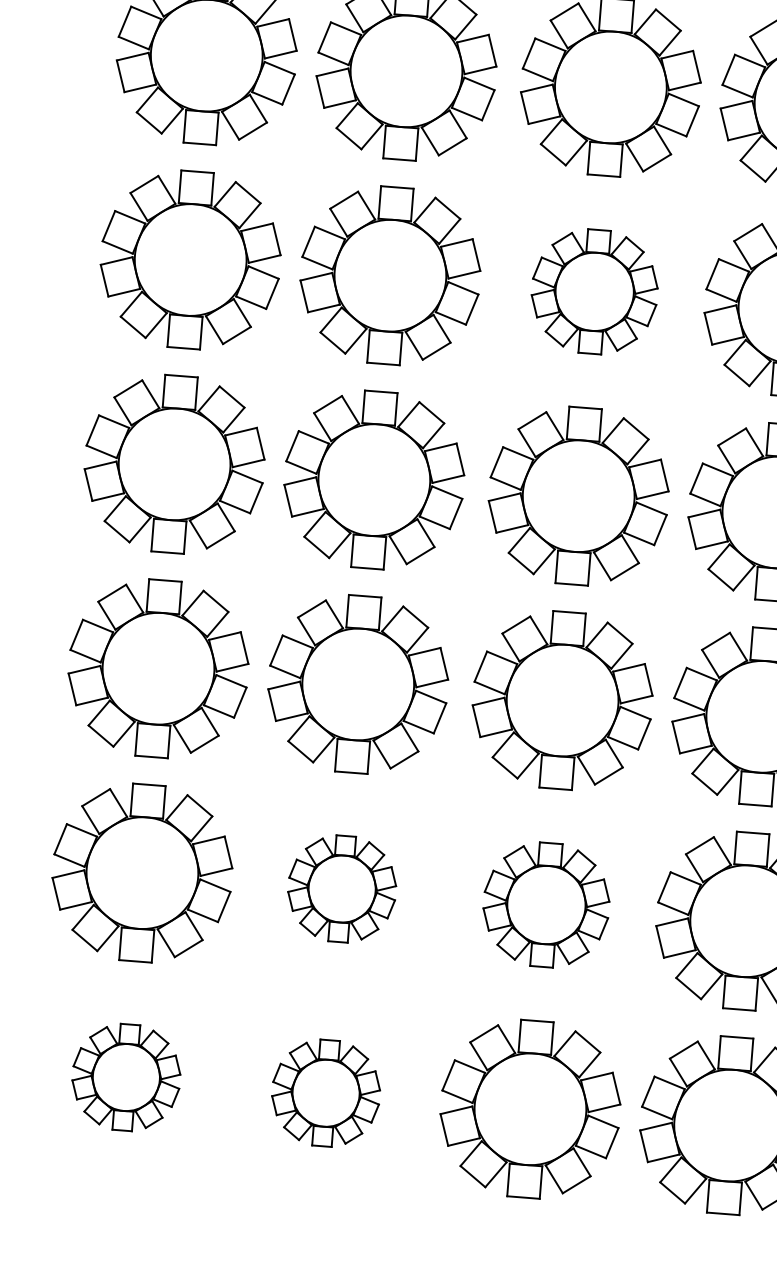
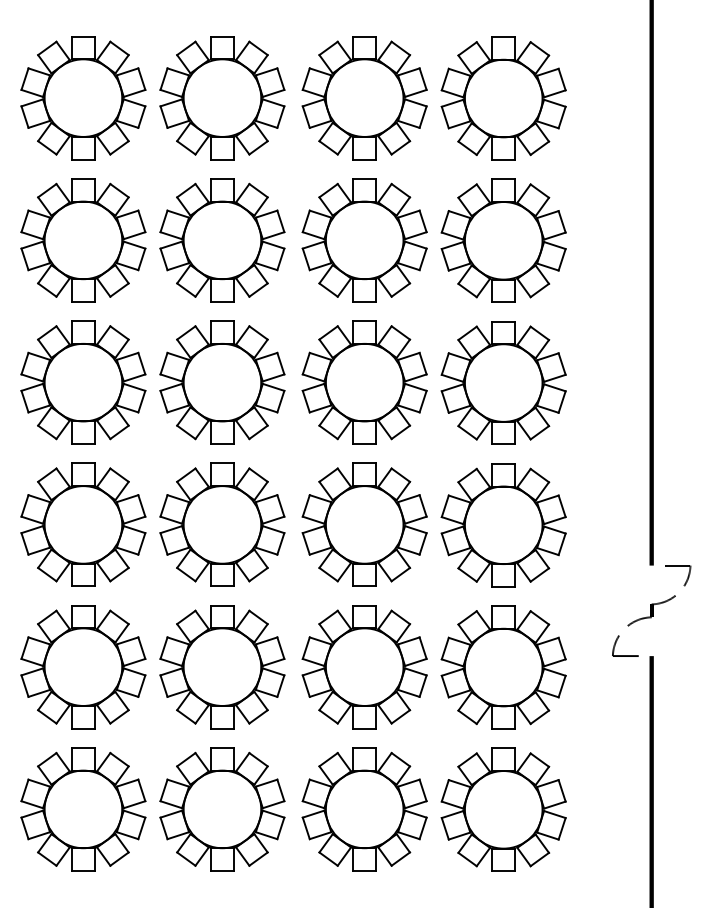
part: (594, 291) -> (364, 240), size x1.43
part: (342, 889) -> (222, 667), size x1.67
part: (546, 905) -> (364, 667), size x1.43
part: (126, 1077) -> (83, 809), size x1.67
part: (326, 1093) -> (222, 809), size x1.67

